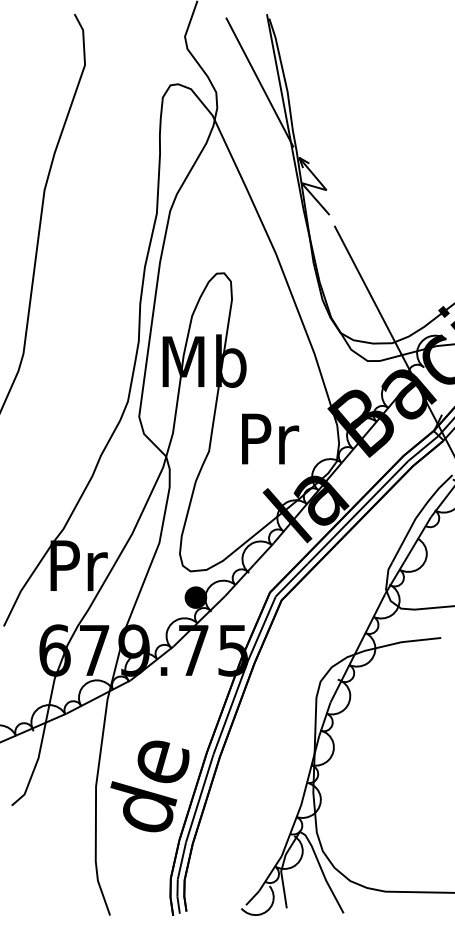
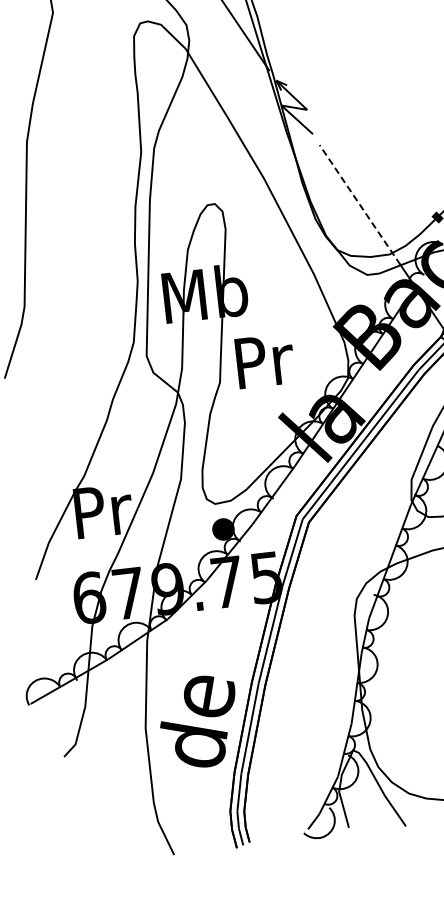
line: (368, 290) -> (360, 204), solid -> dashed
text: (270, 438) -> (265, 360), moved

